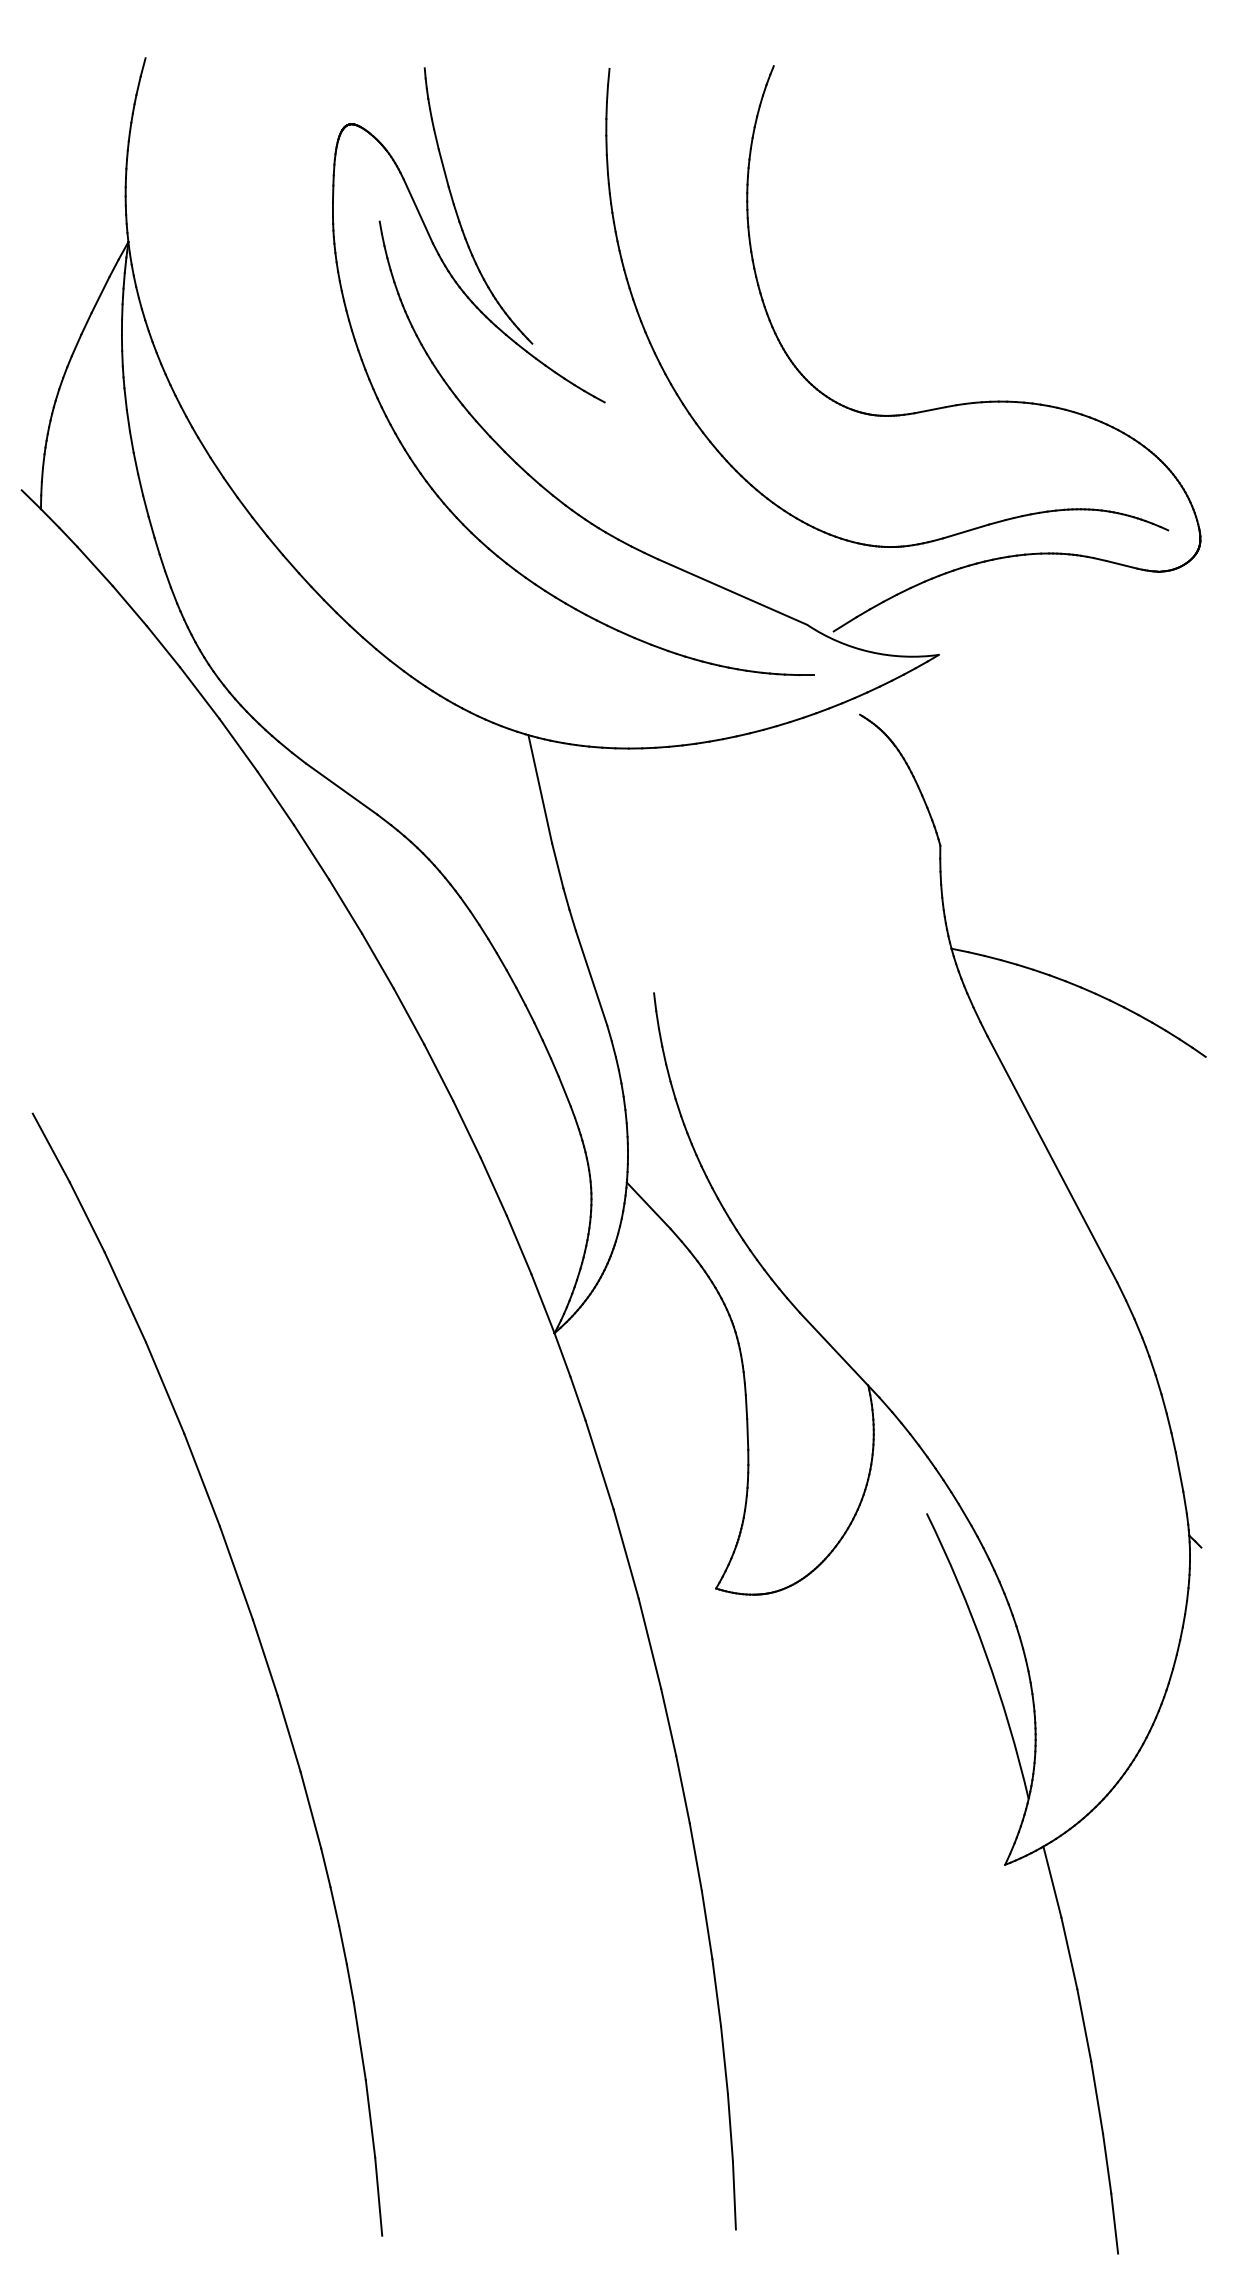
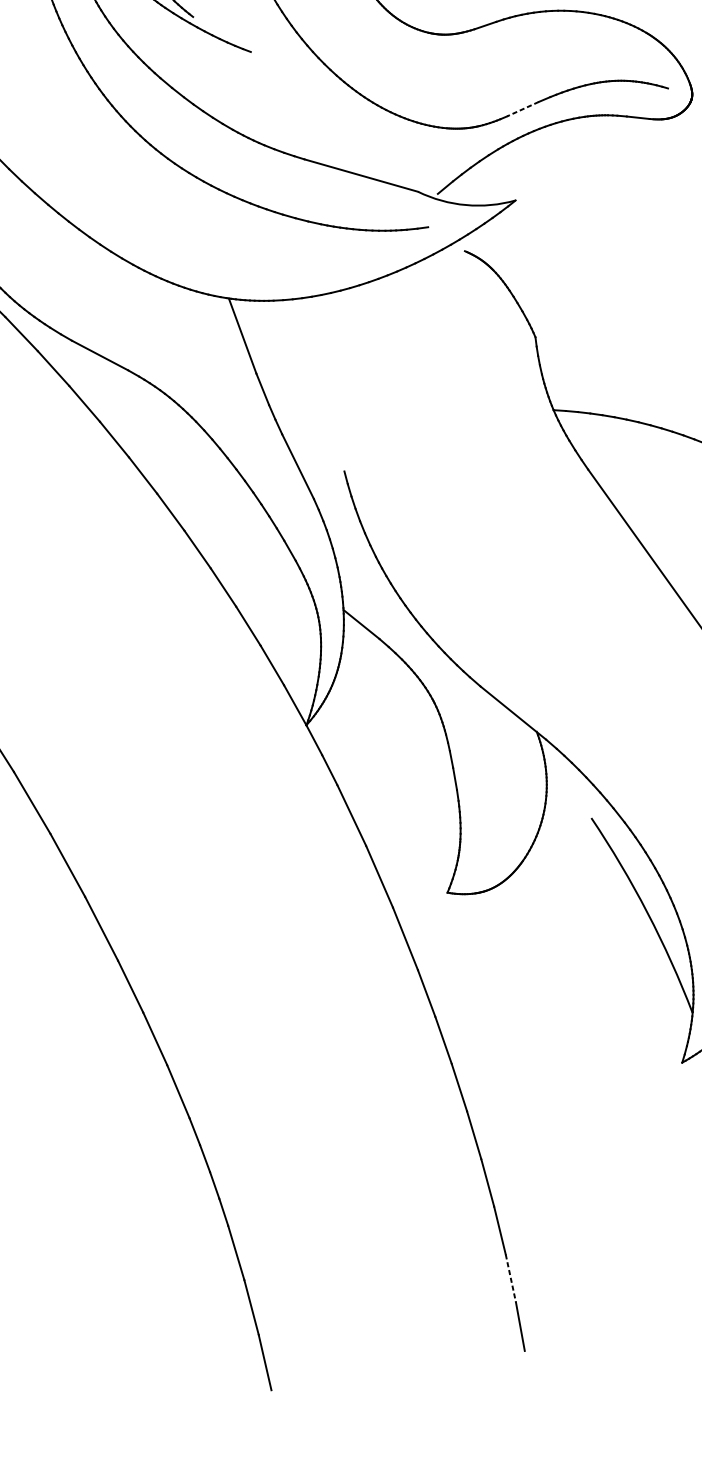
line: (965, 531) -> (522, 109), solid -> dashed
line: (730, 2127) -> (510, 1278), solid -> dashed

